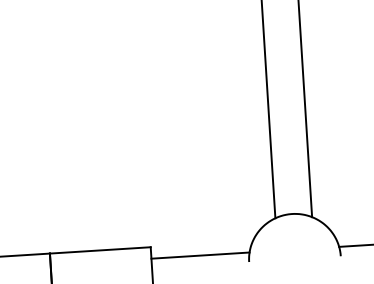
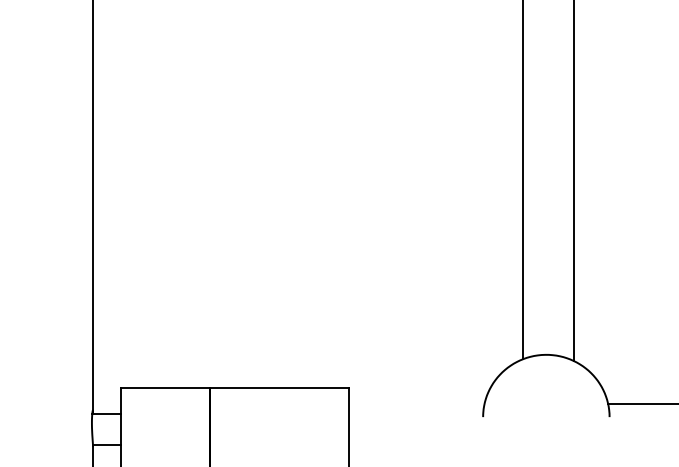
line: (200, 255) -> (416, 404), removed

